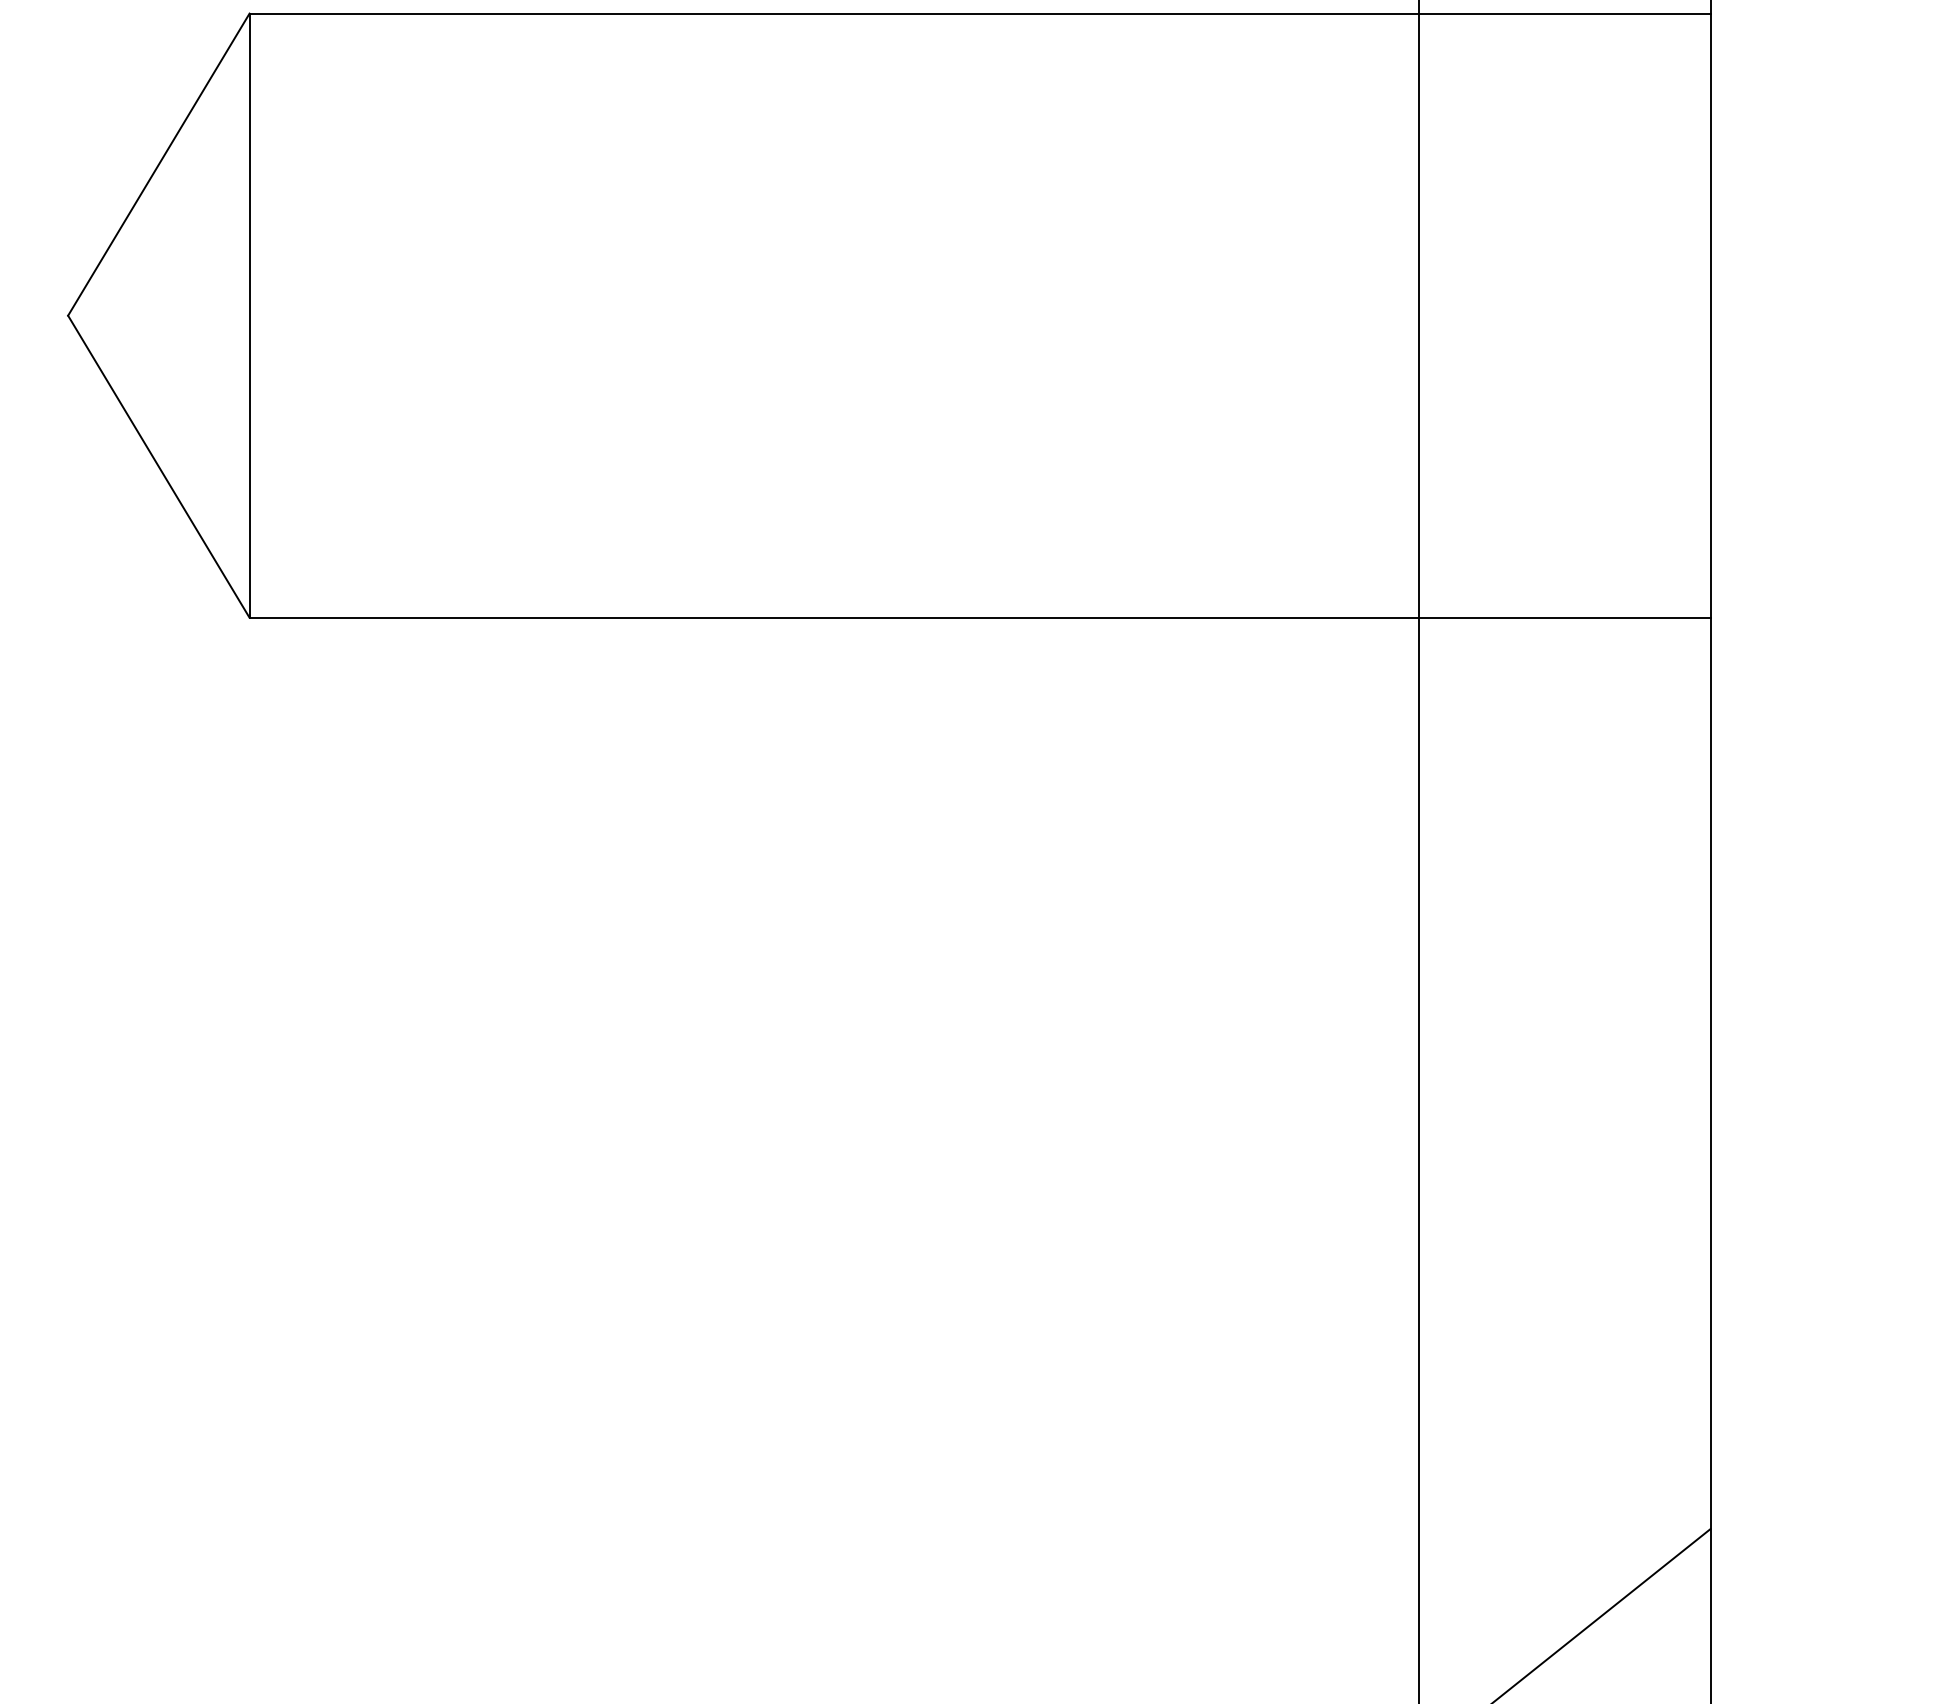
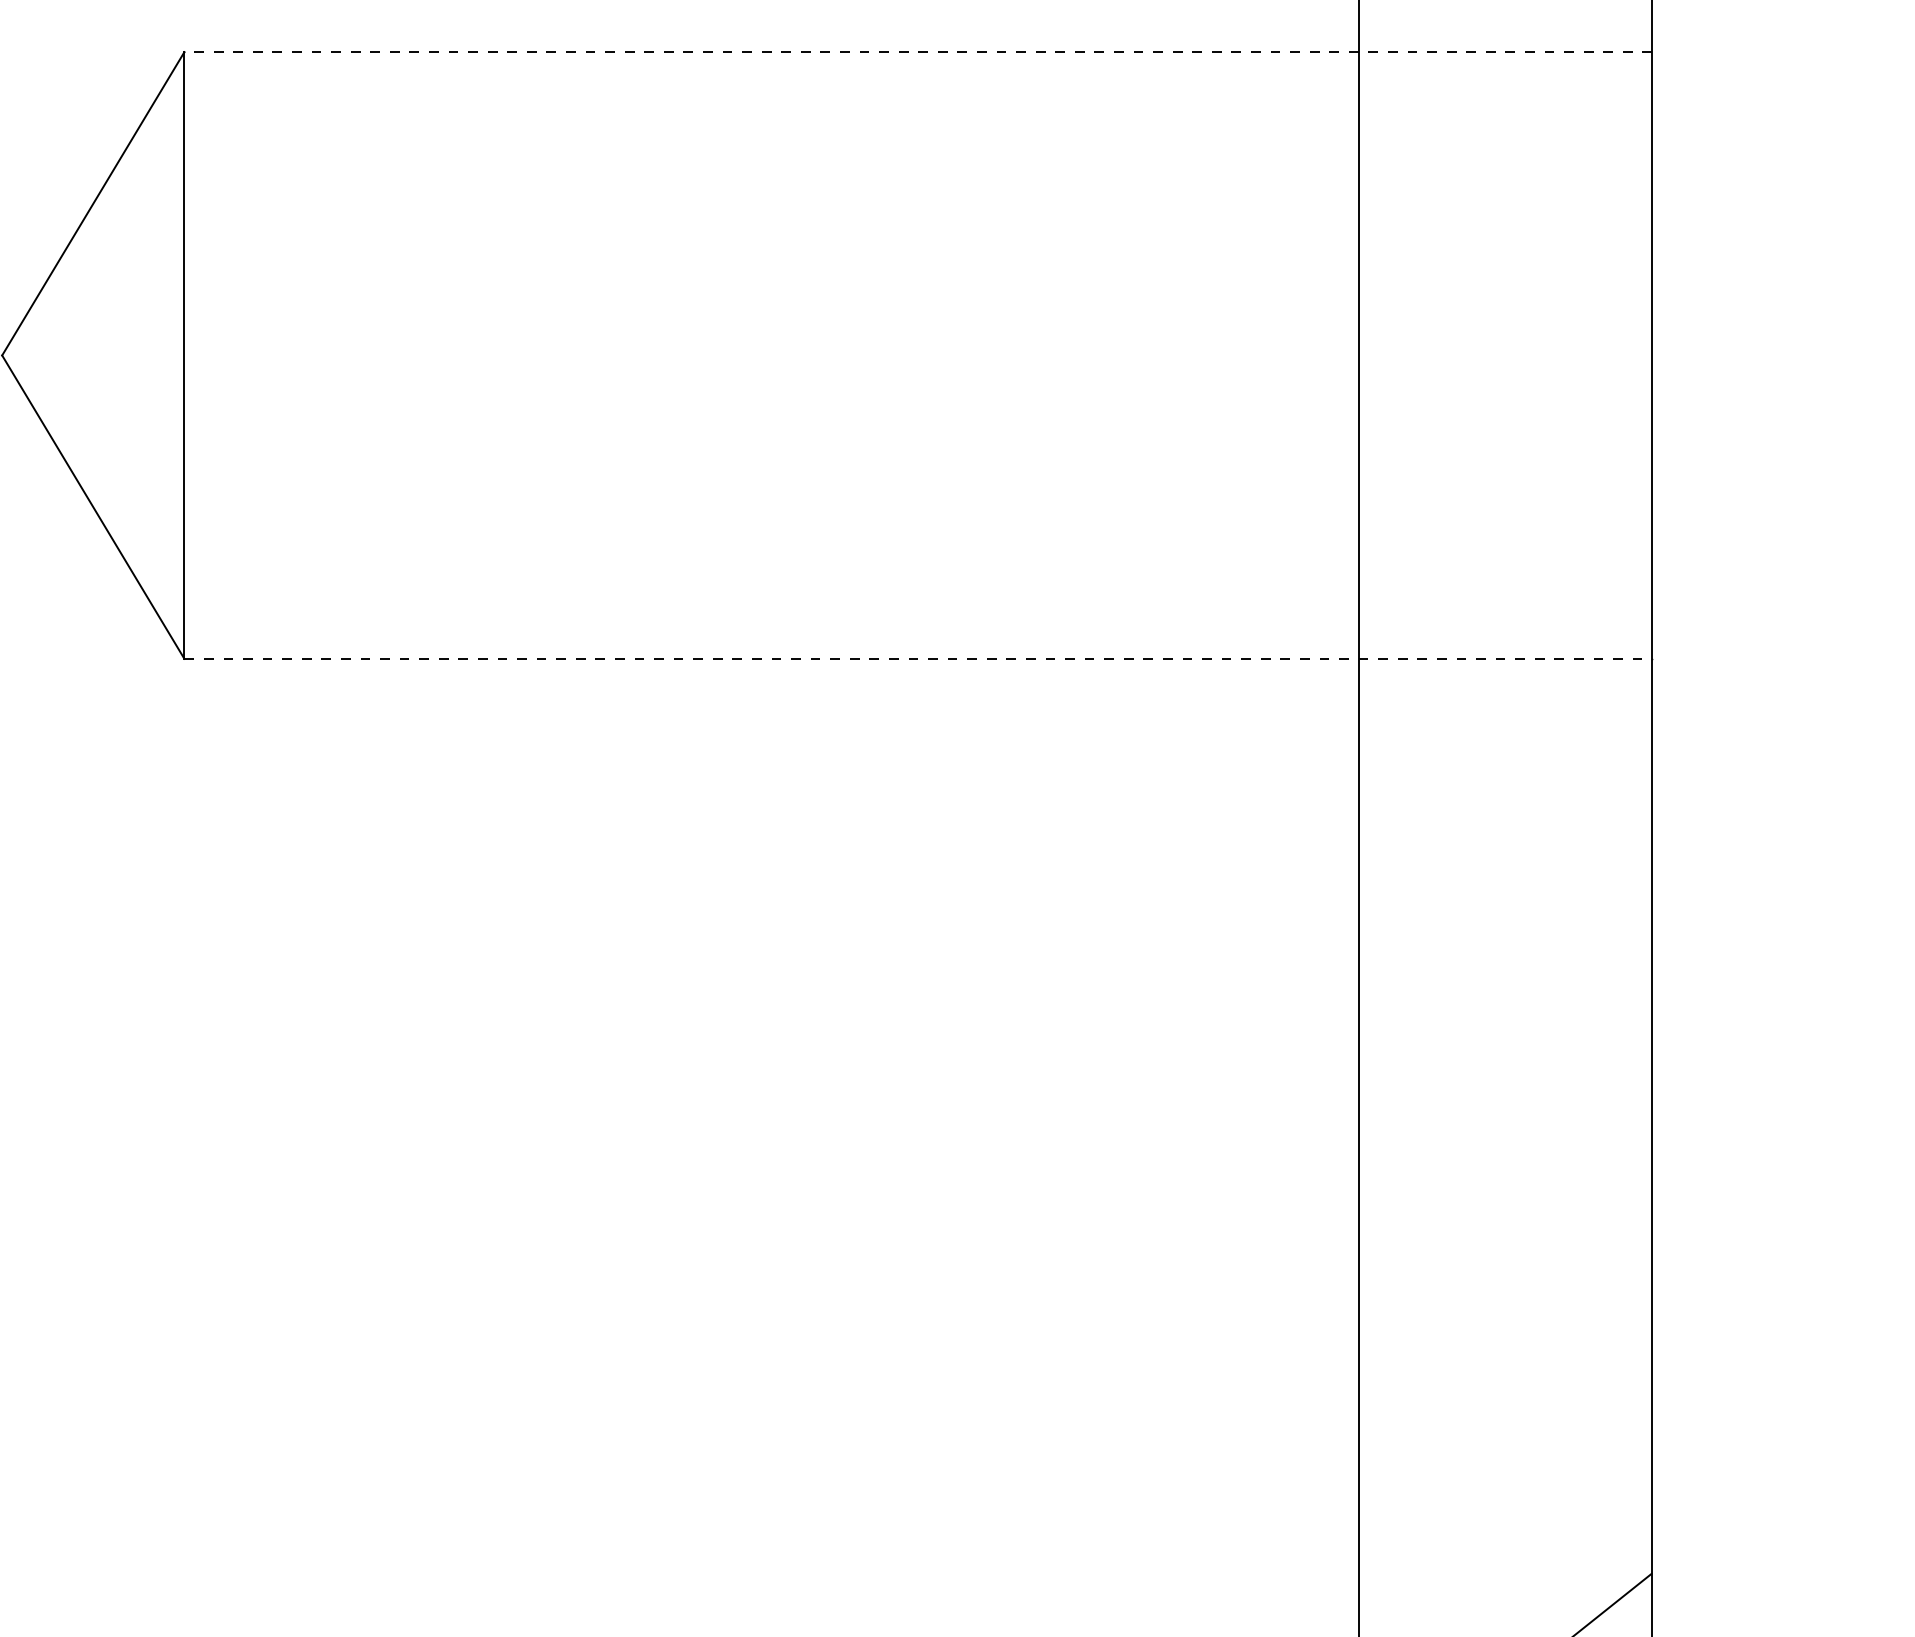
line: (980, 13) -> (918, 52), solid -> dashed
line: (980, 617) -> (918, 658), solid -> dashed

